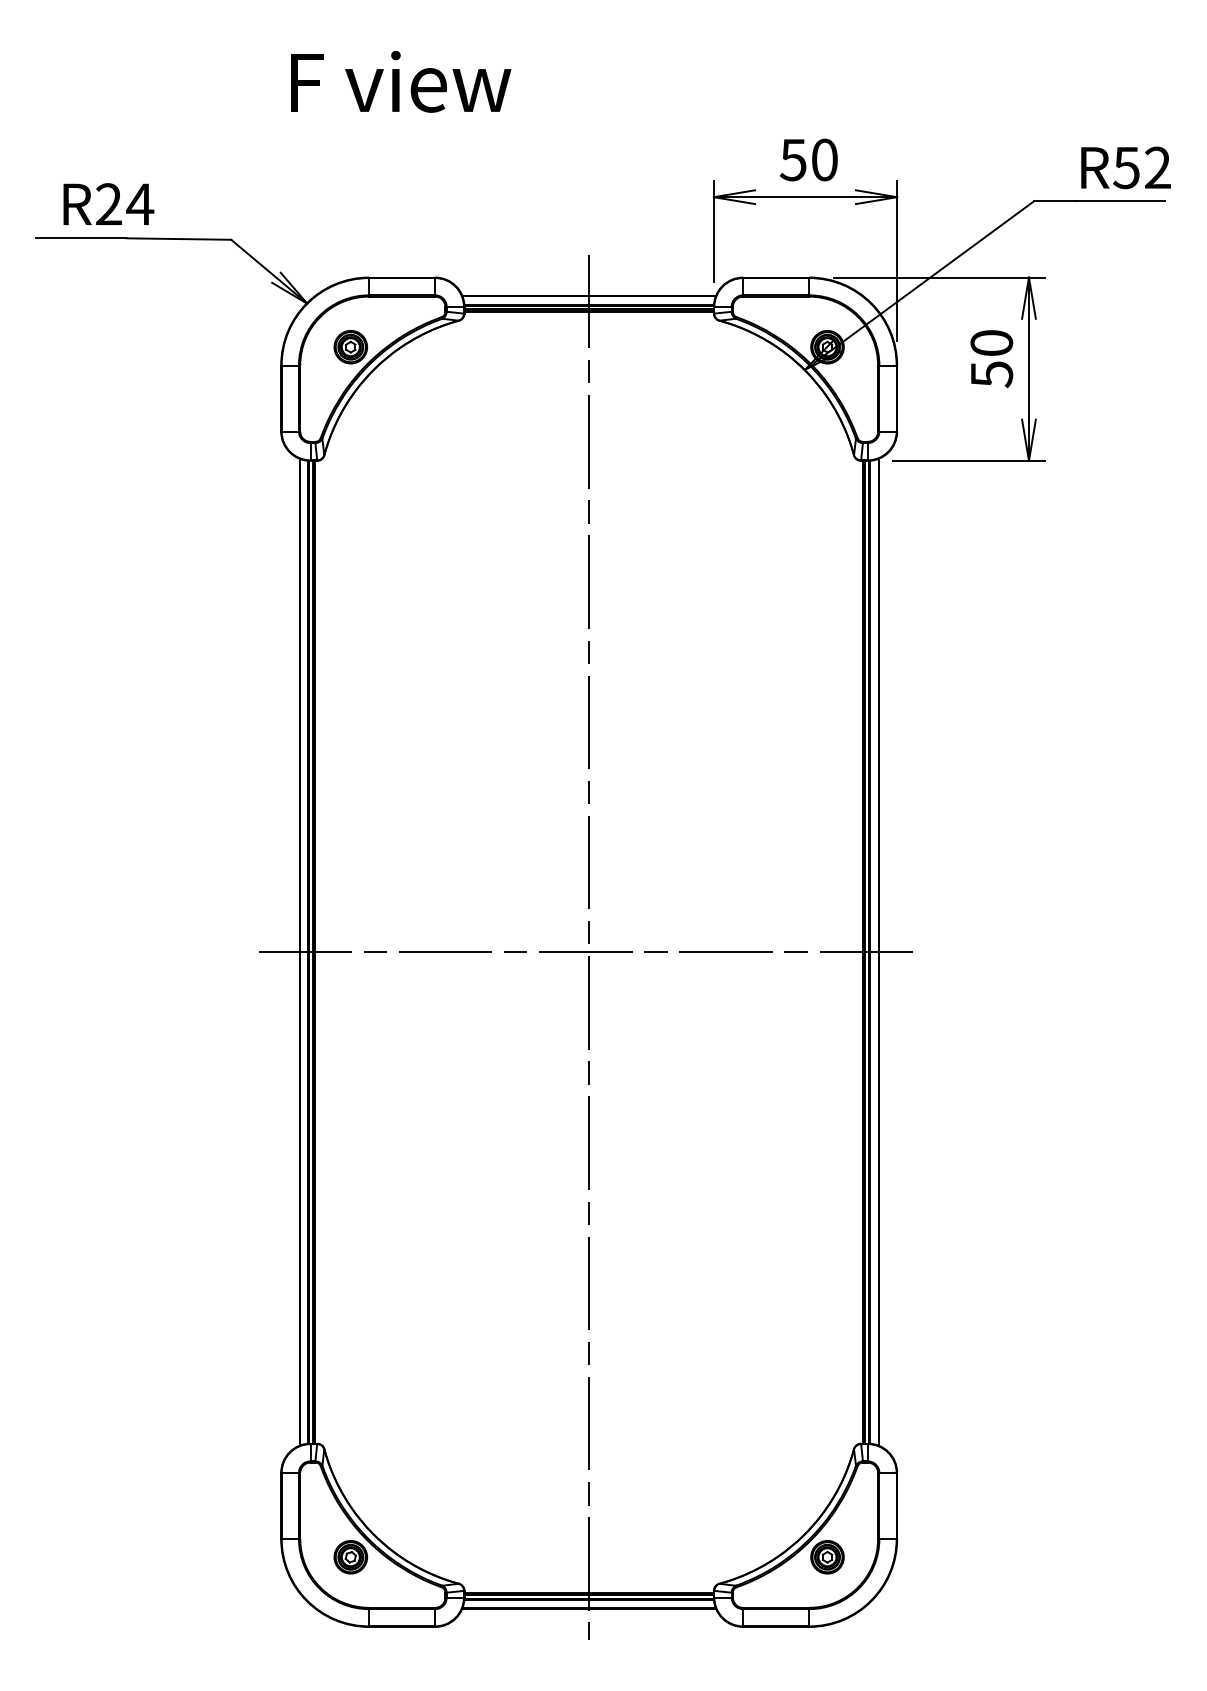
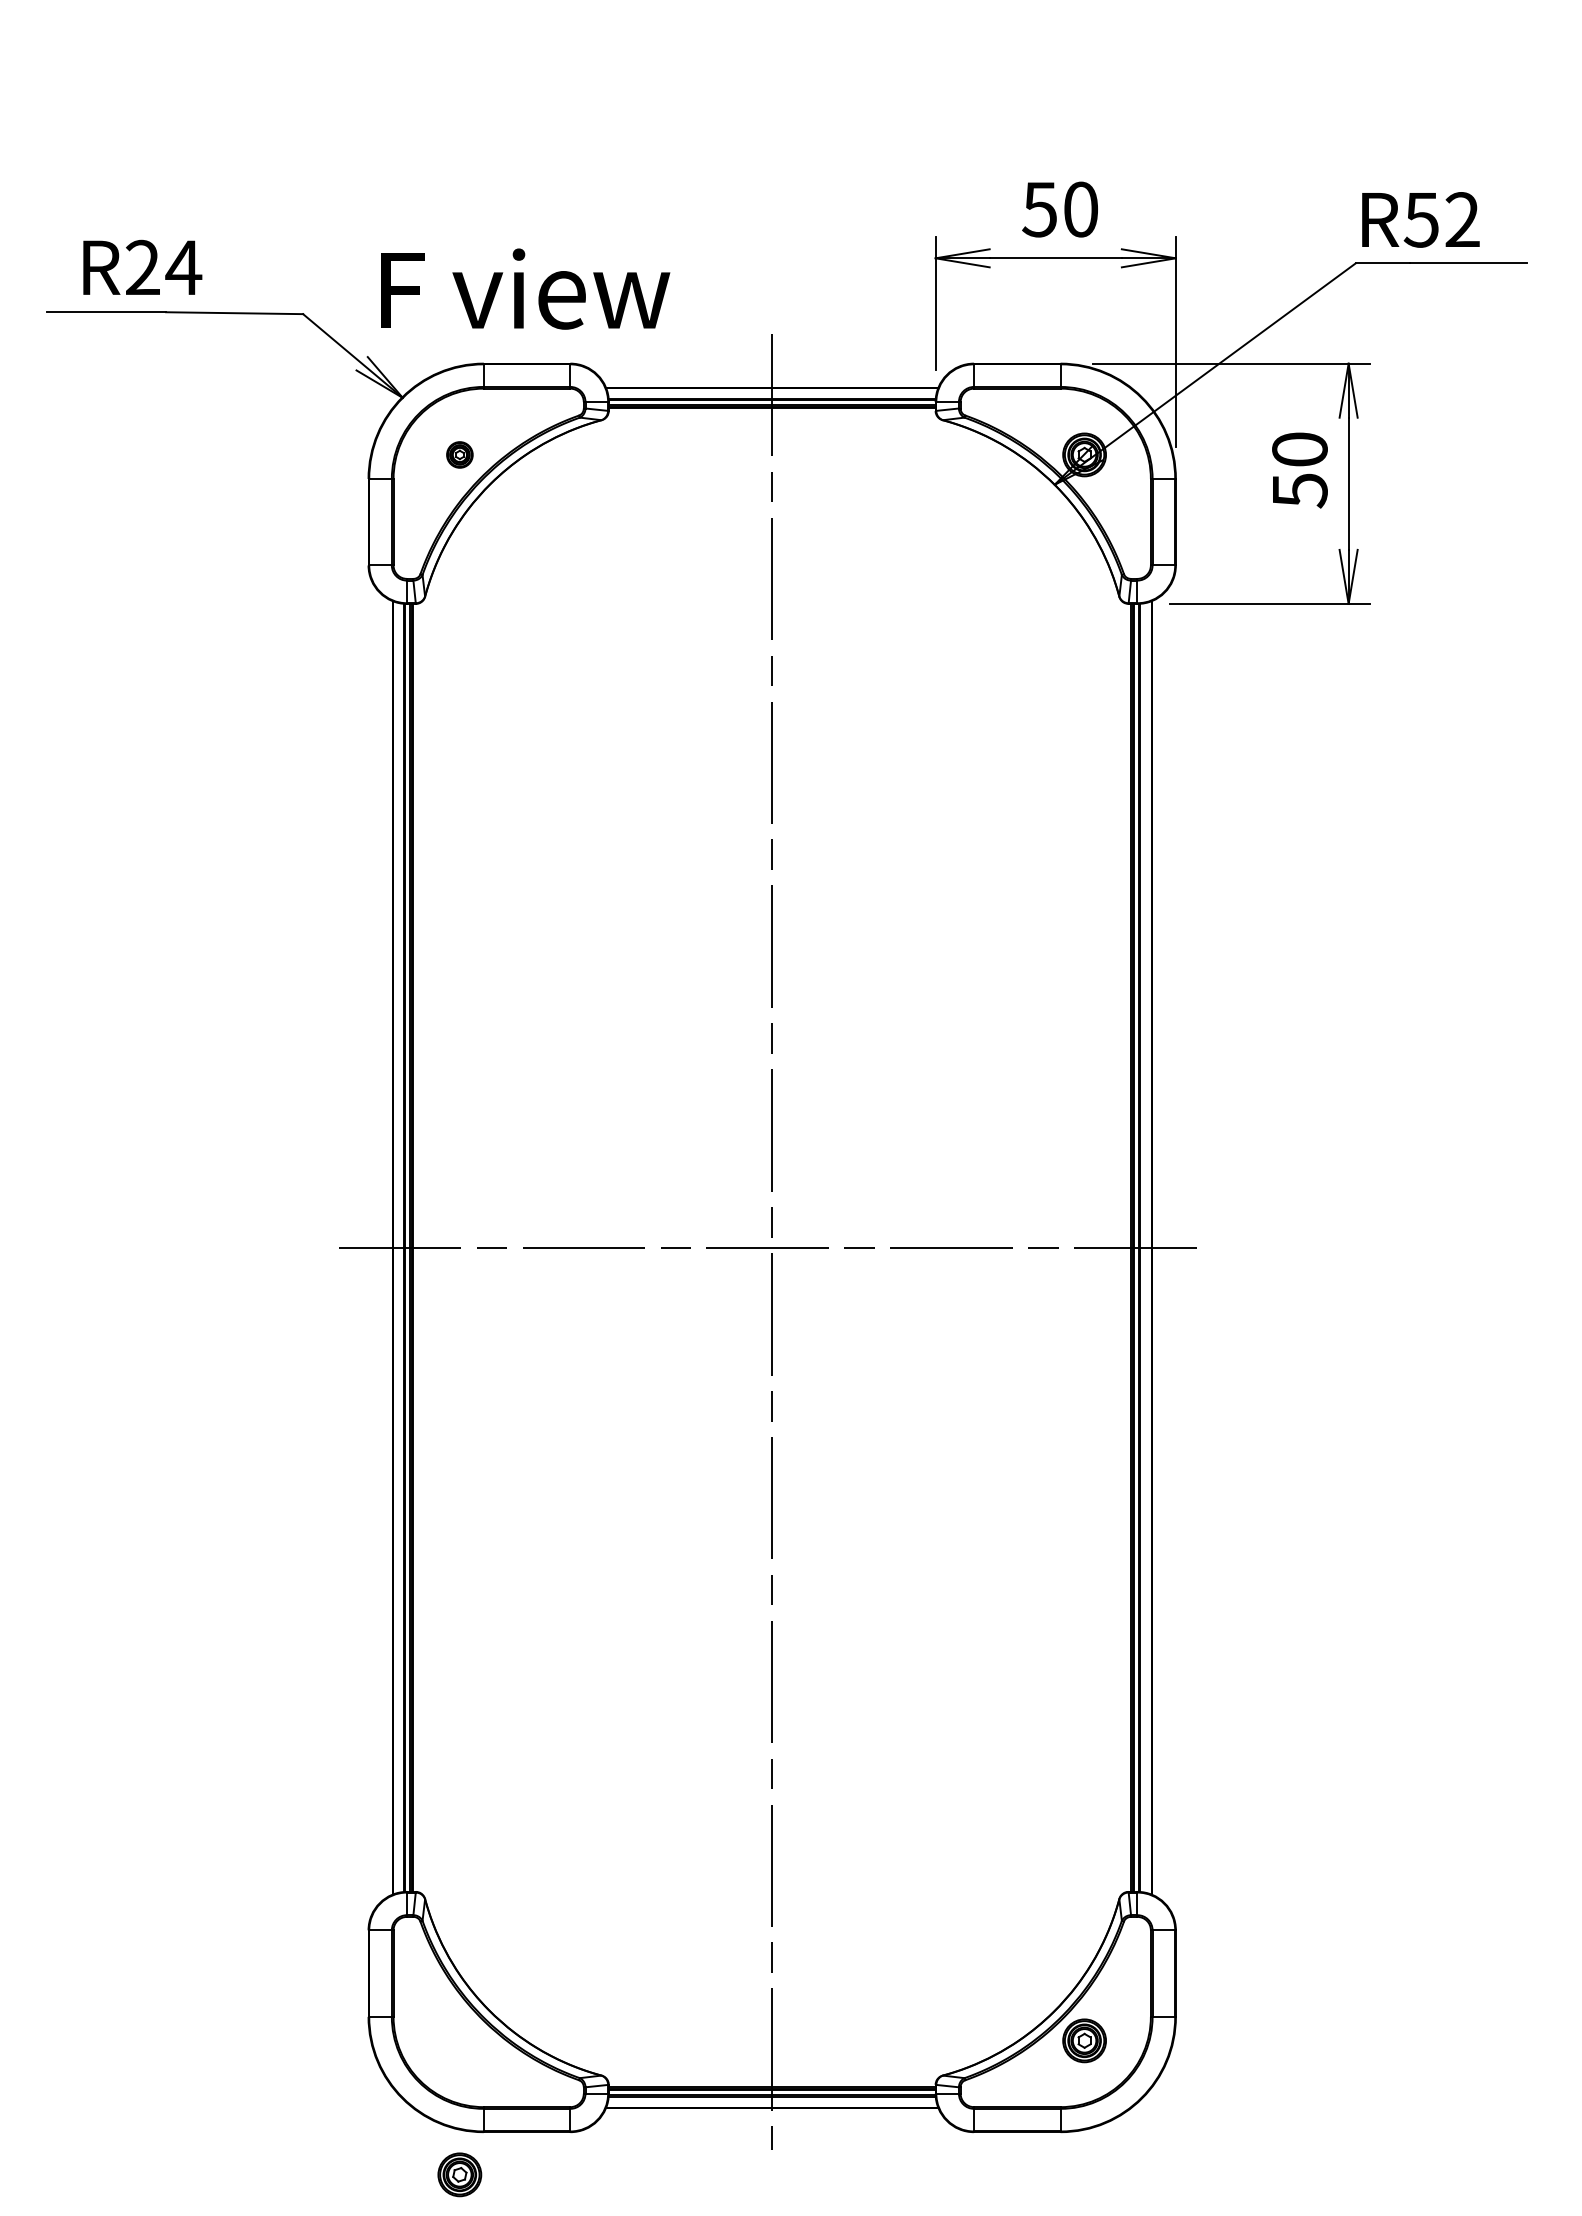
text: (400, 81) -> (525, 288), moved
text: (1125, 167) -> (1420, 219), moved
part: (350, 346) -> (459, 454), size x0.6
part: (350, 1556) -> (459, 2174), moved

